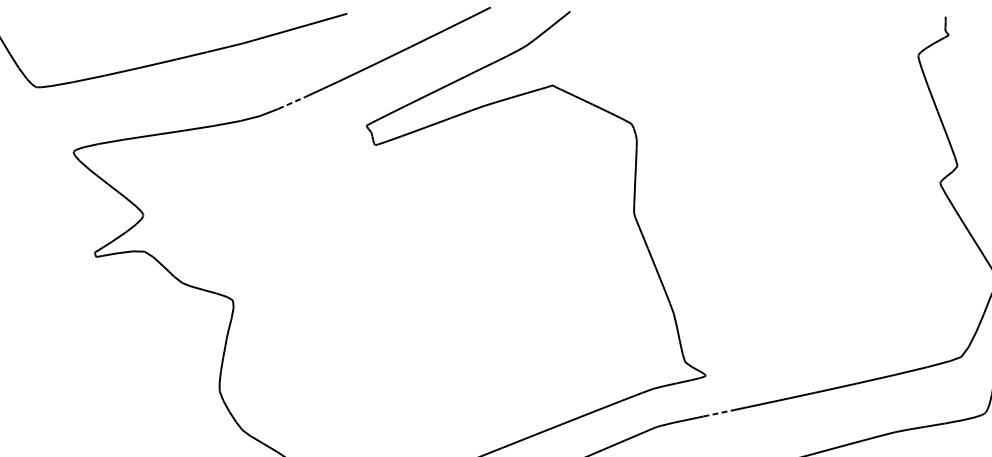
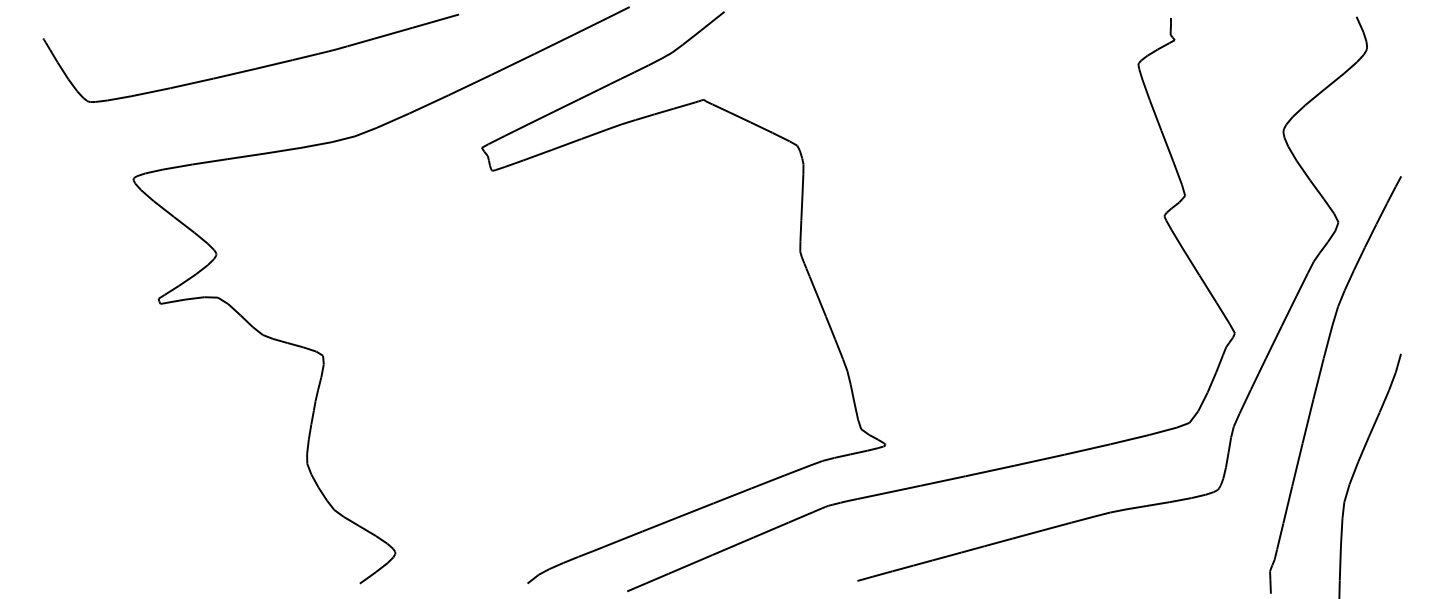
line: (292, 102) -> (393, 120), dashed -> solid
line: (720, 412) -> (902, 489), dashed -> solid

